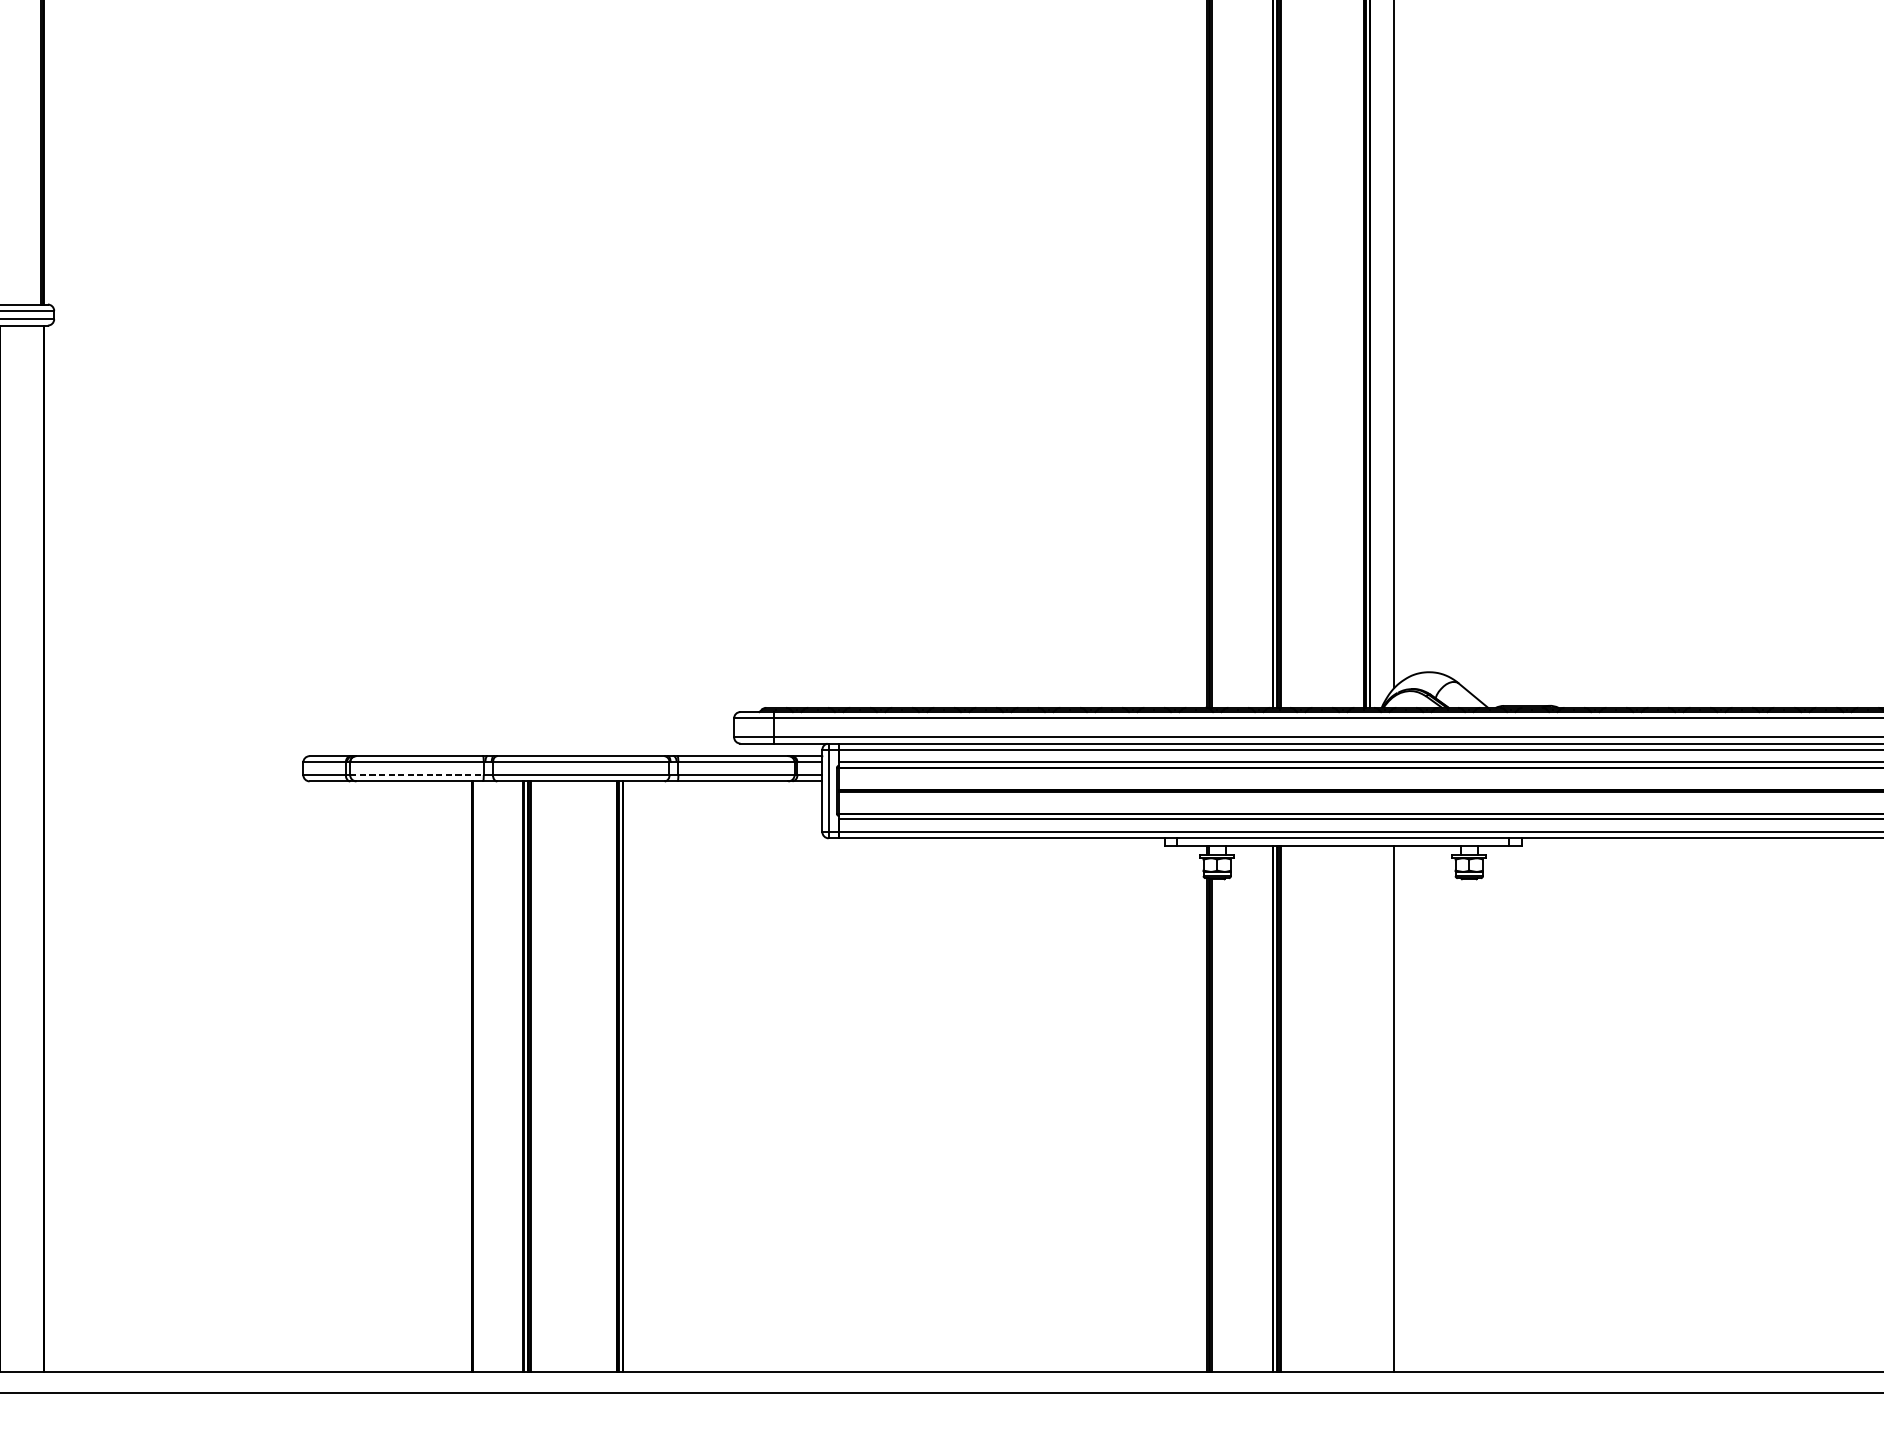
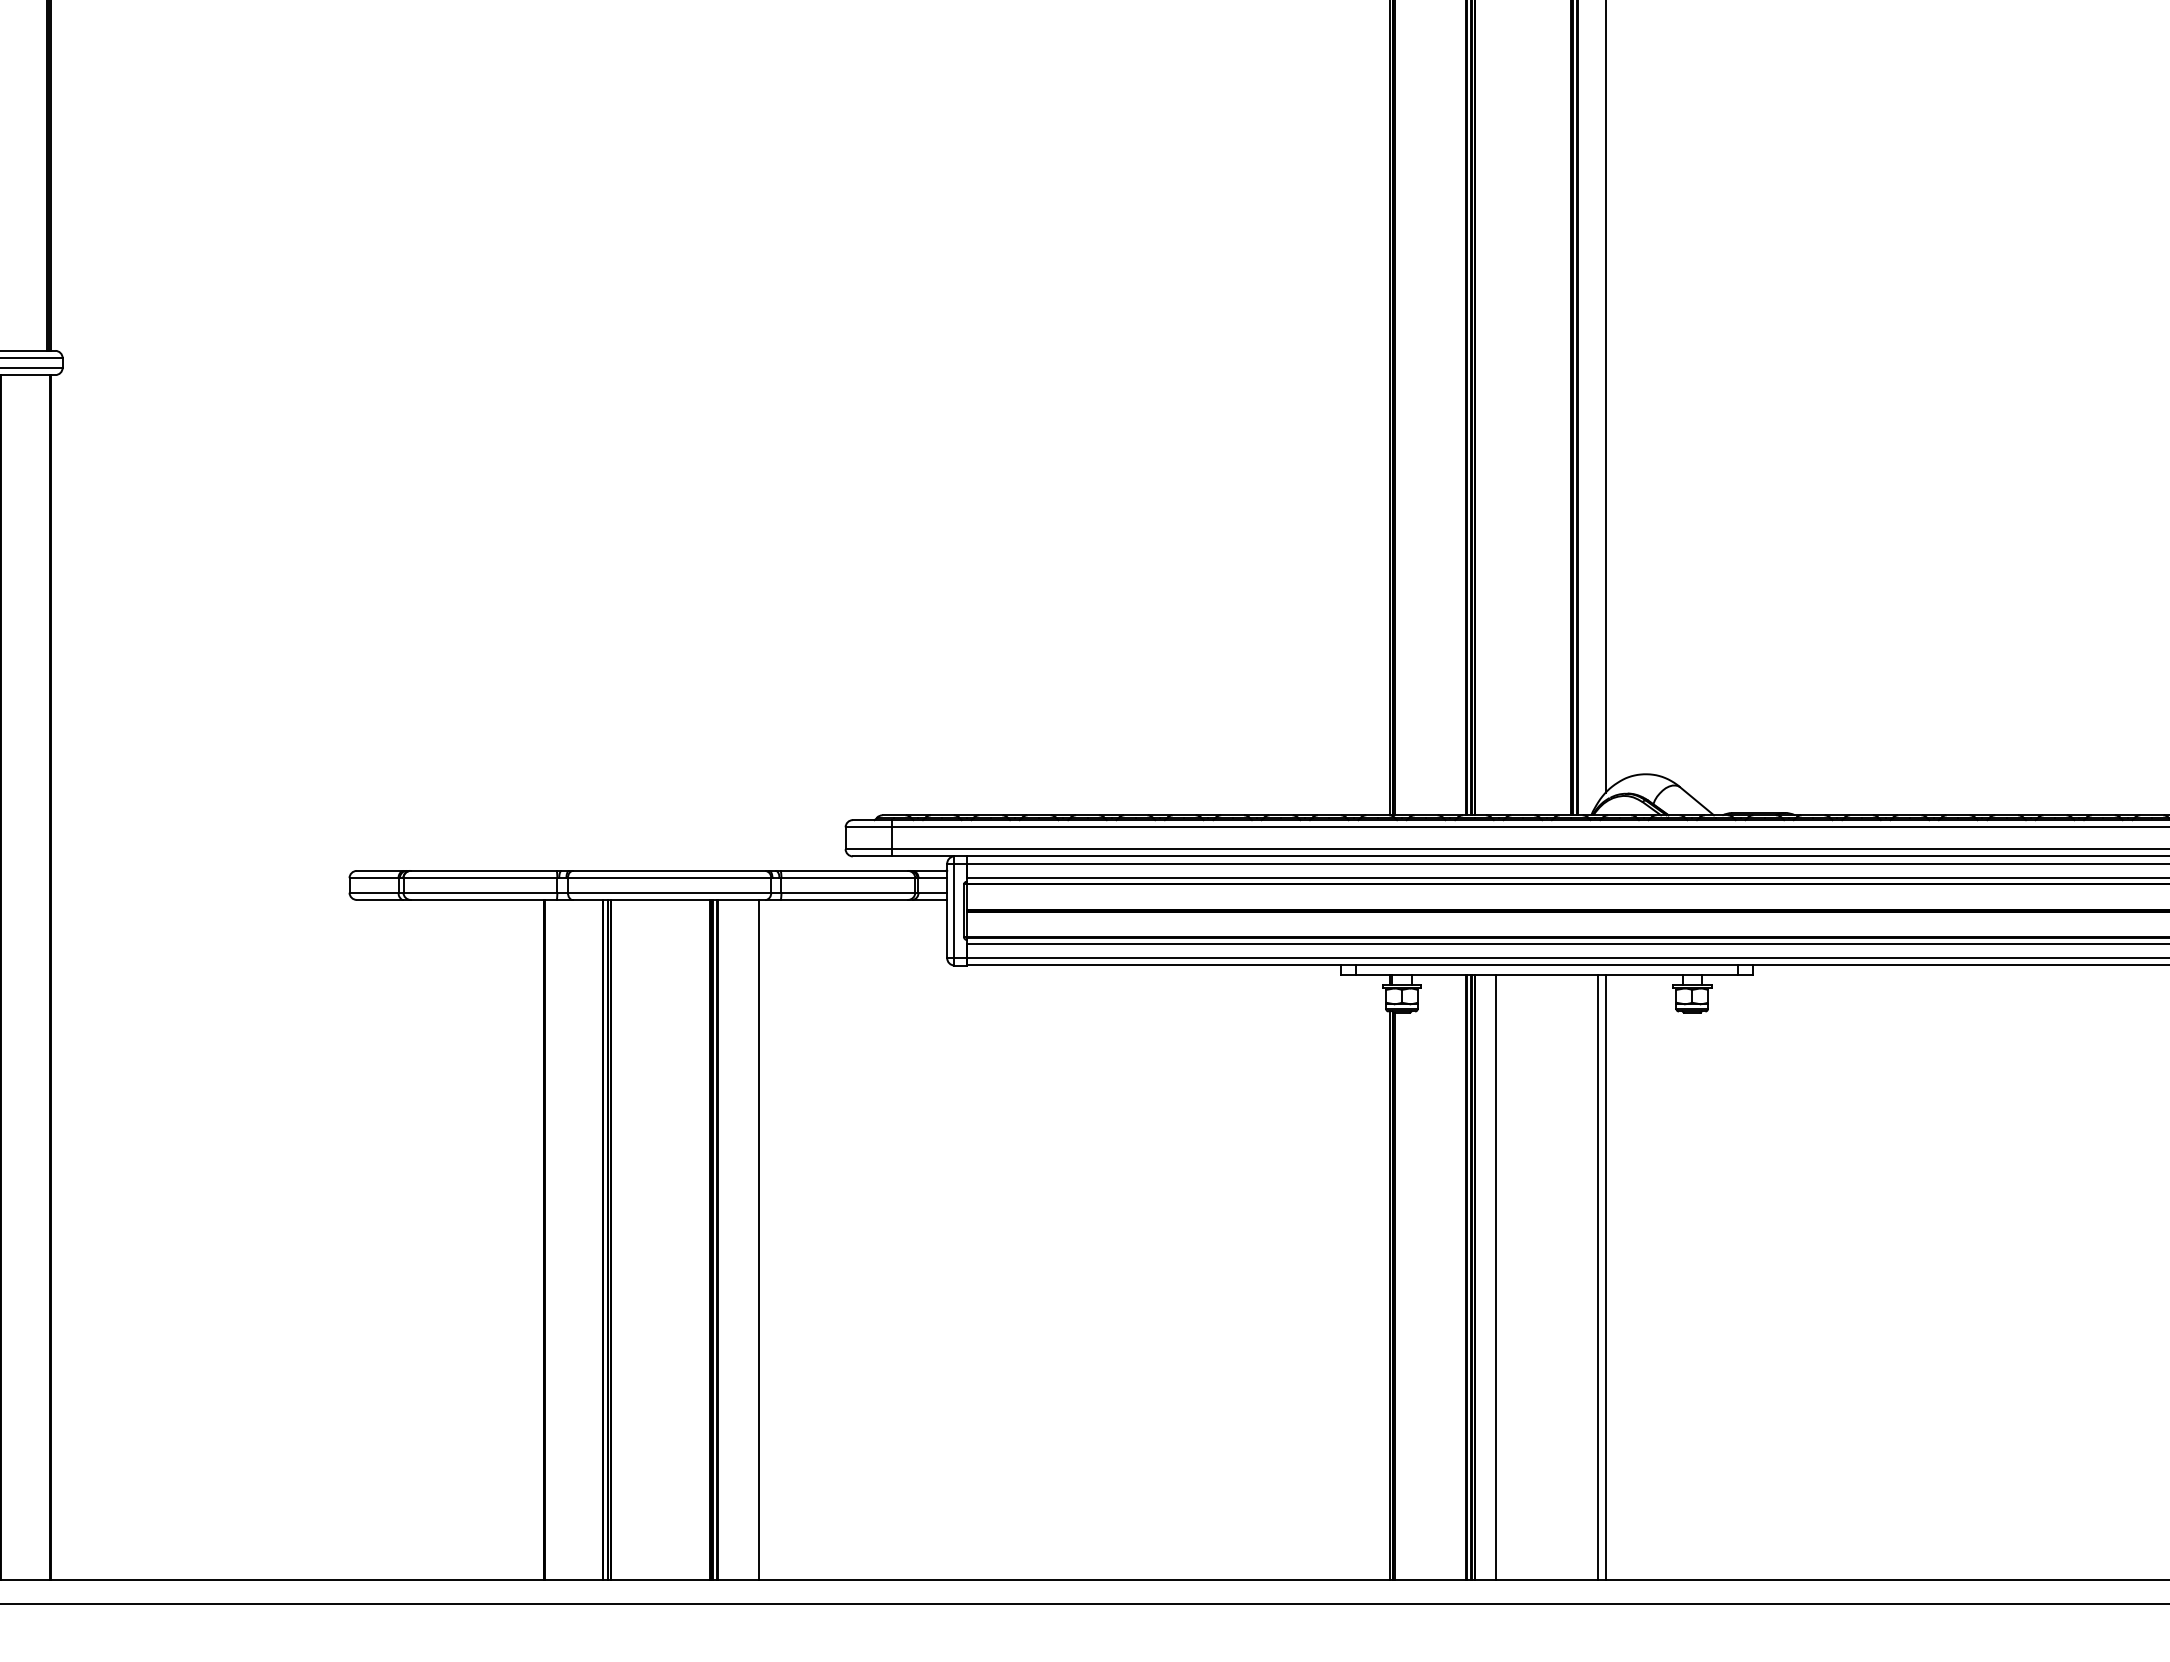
line: (417, 774) -> (480, 892), dashed -> solid
line: (659, 1076) -> (759, 1239), added
line: (1298, 1108) -> (1495, 1276), added
line: (1387, 1108) -> (1598, 1276), added

